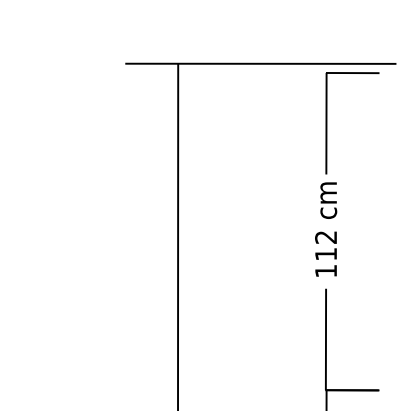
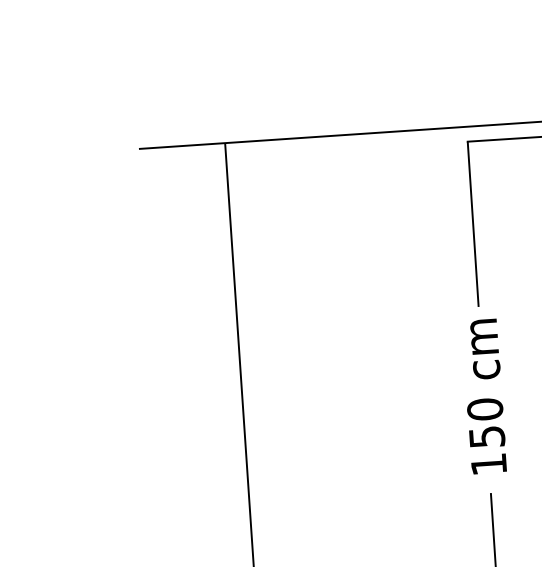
text: (326, 245) -> (486, 422), 112 -> 150

